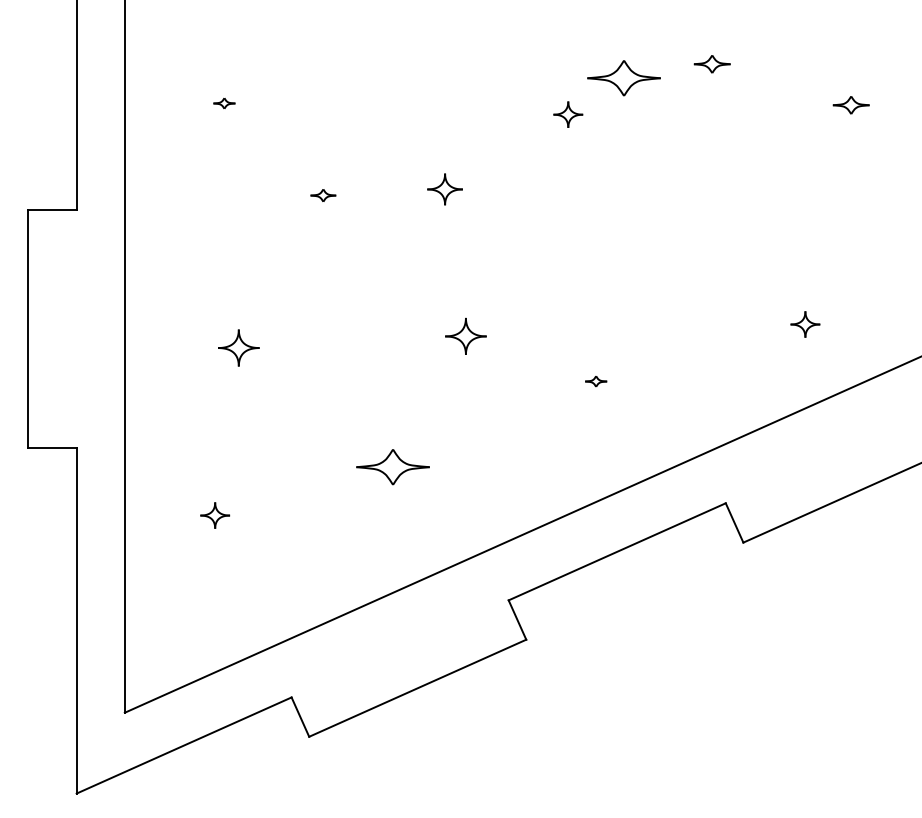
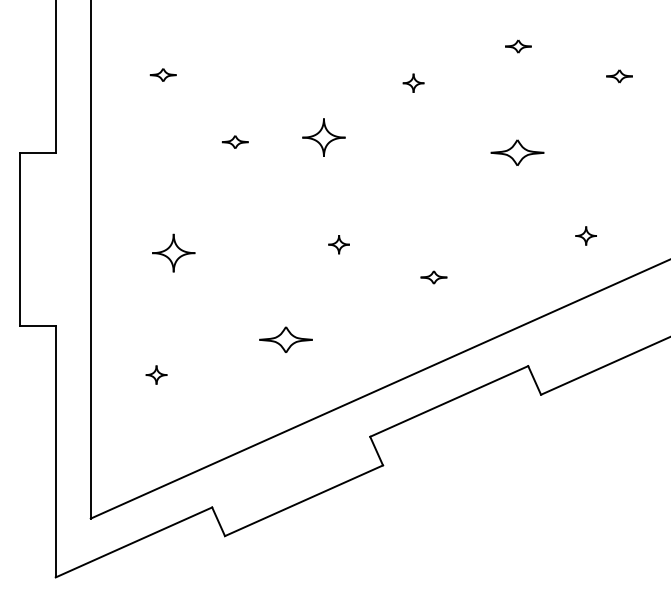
part: (623, 78) -> (517, 153), moved
part: (224, 103) -> (163, 75), size x1.67
part: (444, 189) -> (323, 137), size x1.67
part: (323, 195) -> (235, 142), size x1.43
part: (465, 336) -> (338, 244), size x0.71
part: (238, 347) -> (173, 252), size x1.43
part: (595, 381) -> (433, 277), size x1.67

